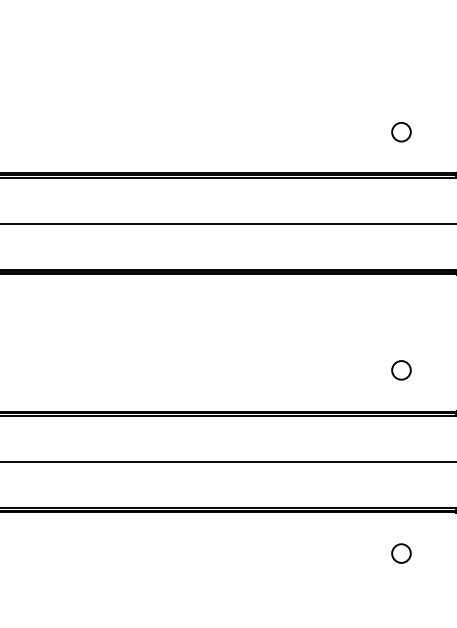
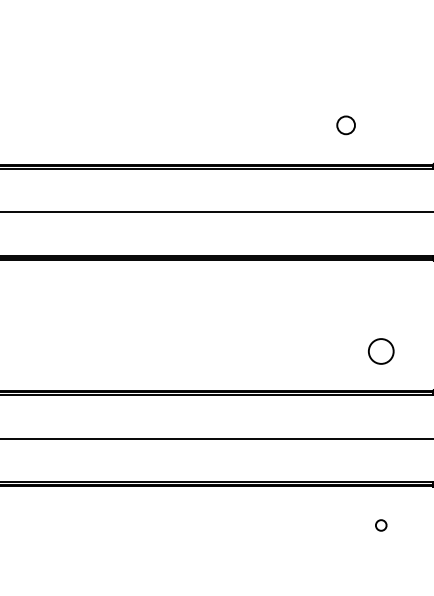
circle: (401, 132) -> (346, 125), moved
circle: (401, 370) -> (381, 351), size x1.4
circle: (401, 553) -> (381, 525), size x0.6

